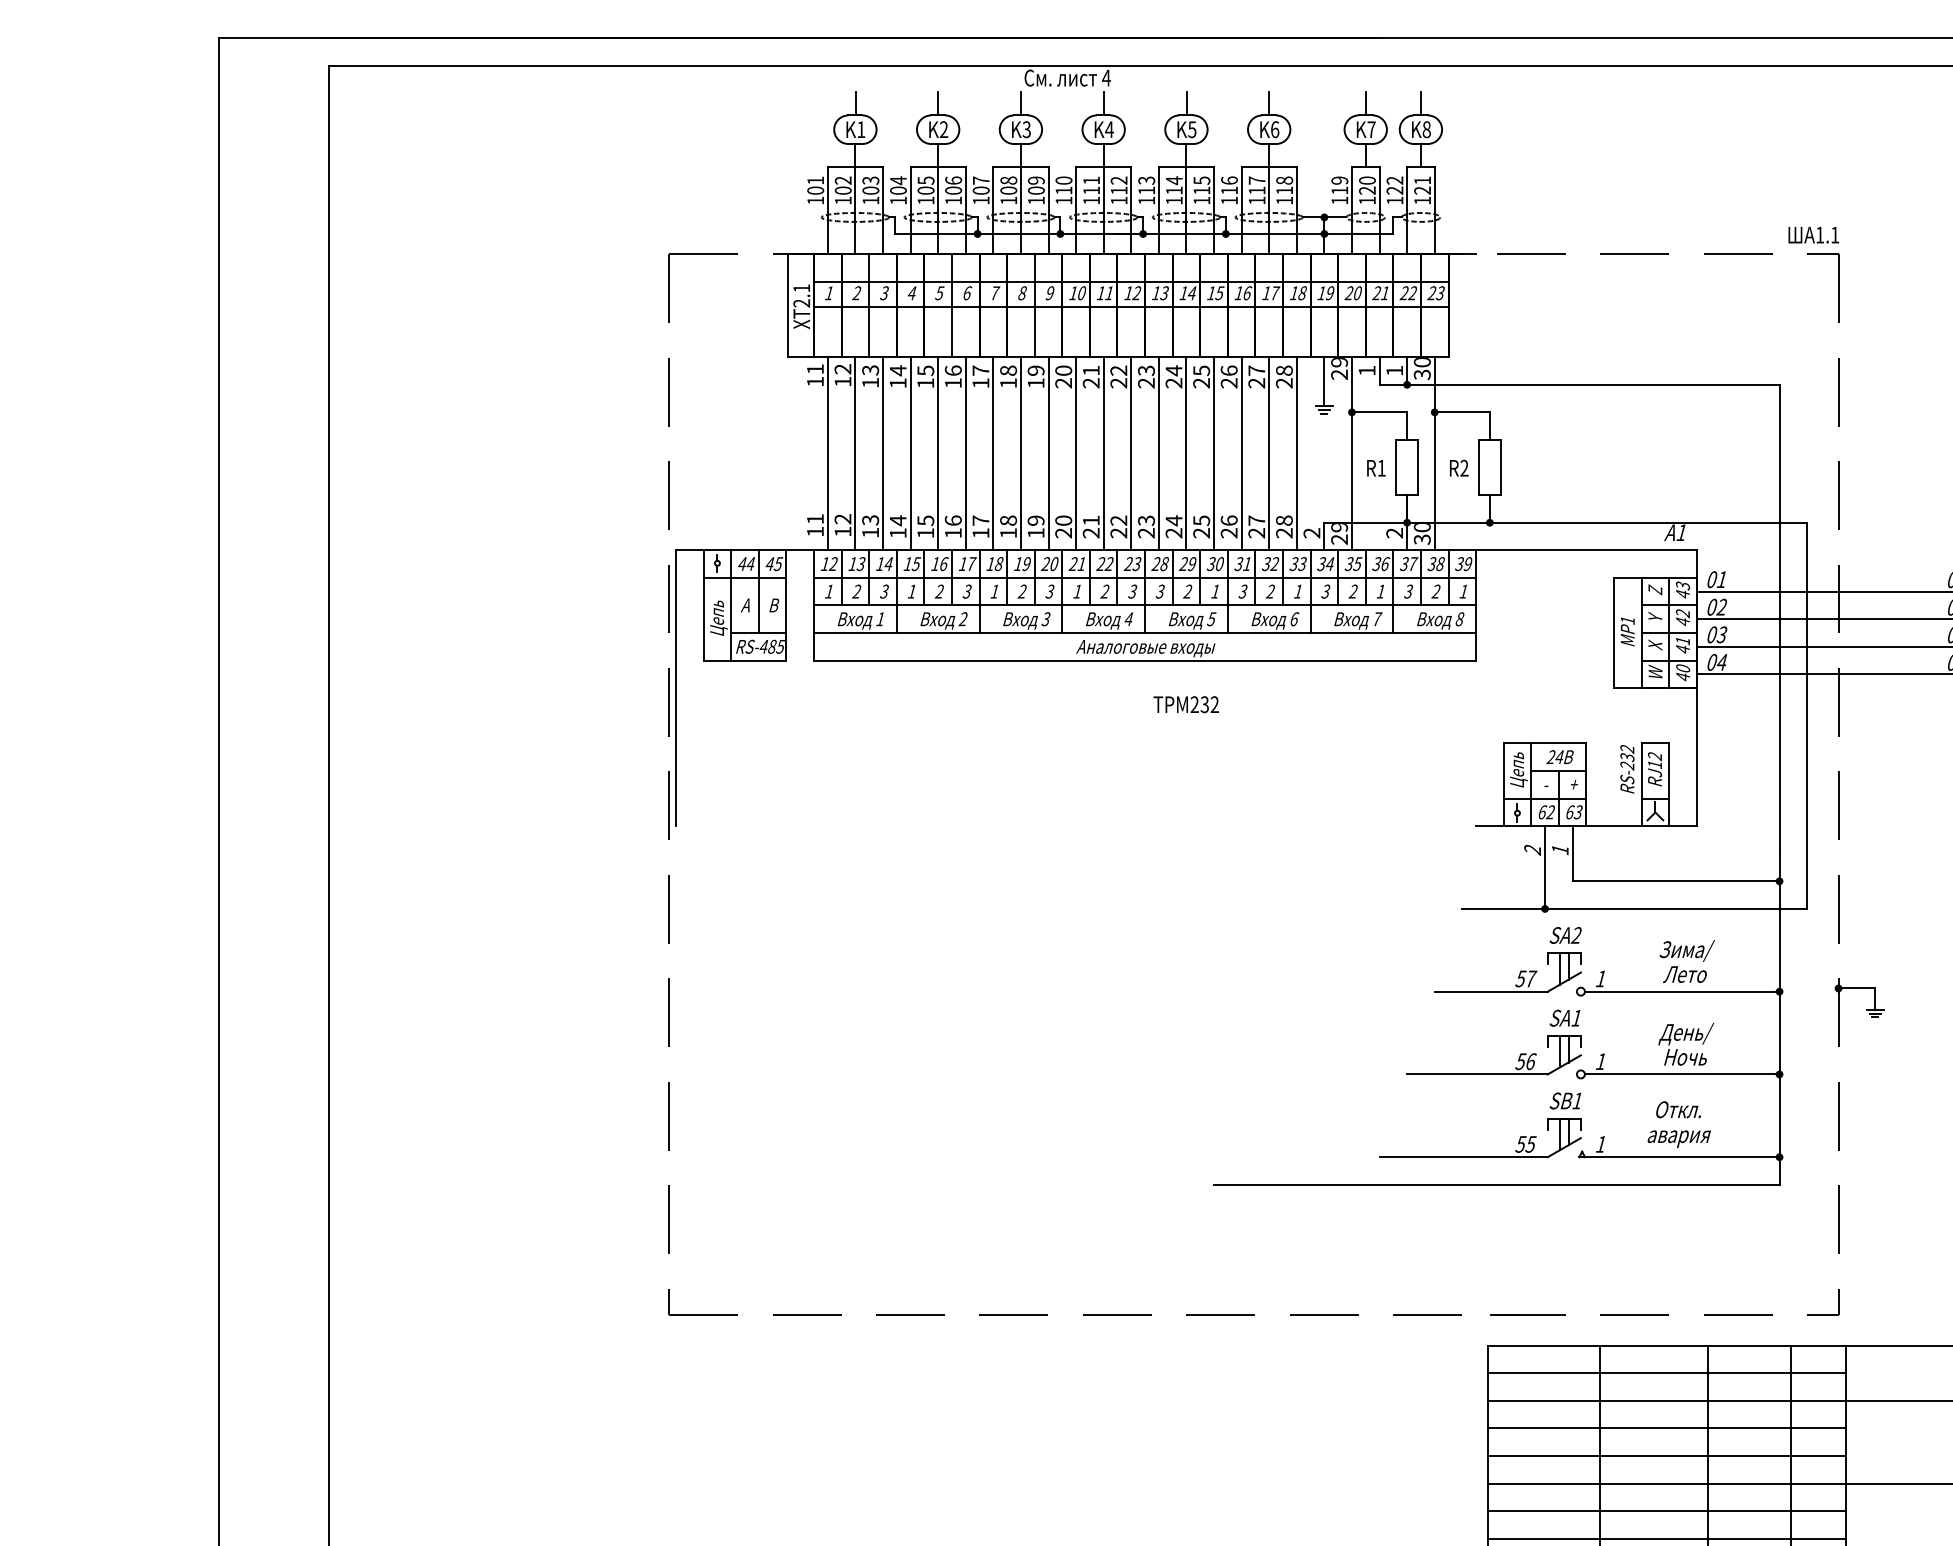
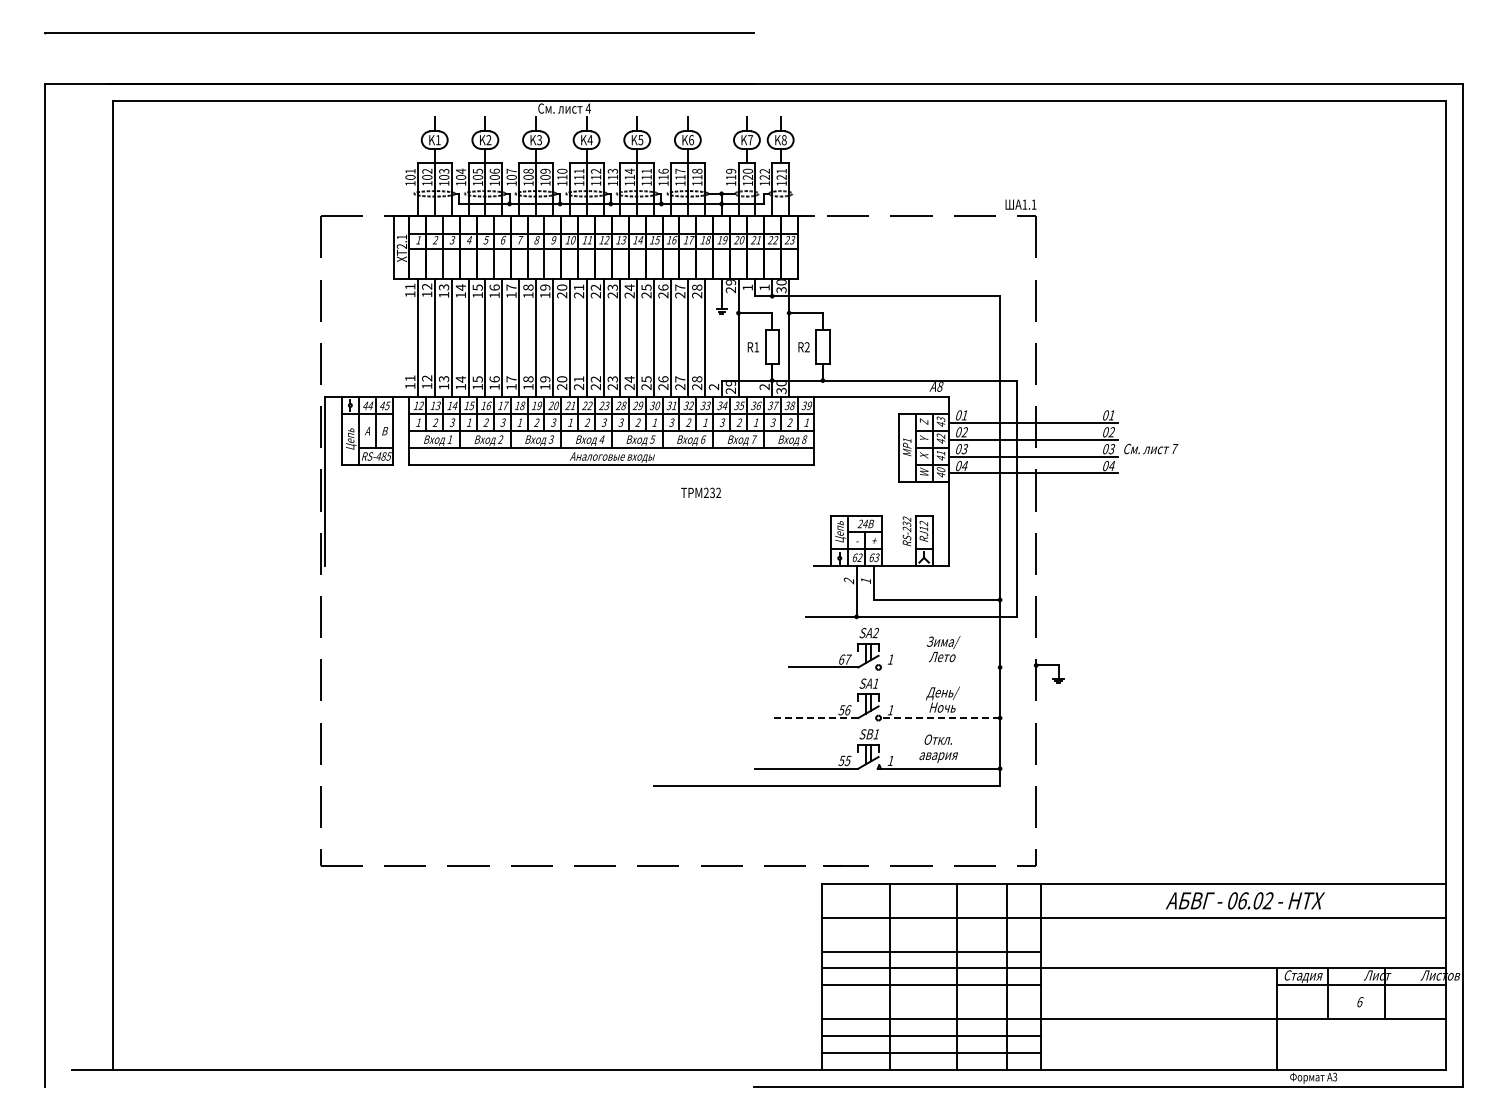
text: (1201, 179) -> (646, 170), 115 -> 111
text: (1682, 532) -> (940, 386), A1 -> A8
text: (1186, 704) -> (701, 492), moved
text: (1520, 978) -> (841, 659), 57 -> 67
line: (1682, 991) -> (940, 667), removed
line: (1476, 1075) -> (814, 718), solid -> dashed
line: (1682, 1075) -> (940, 718), solid -> dashed
line: (1665, 1372) -> (930, 900), removed
line: (1665, 1428) -> (930, 934), removed
line: (1665, 1539) -> (930, 1002), removed

